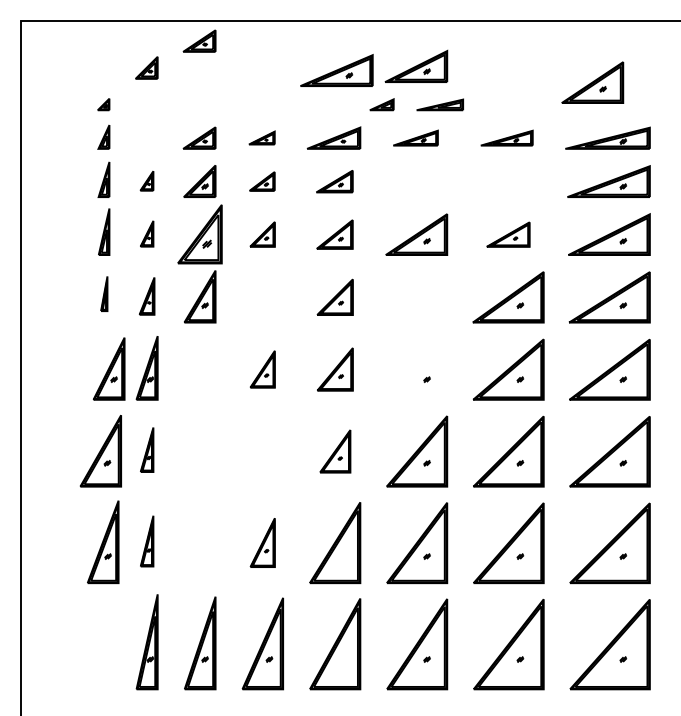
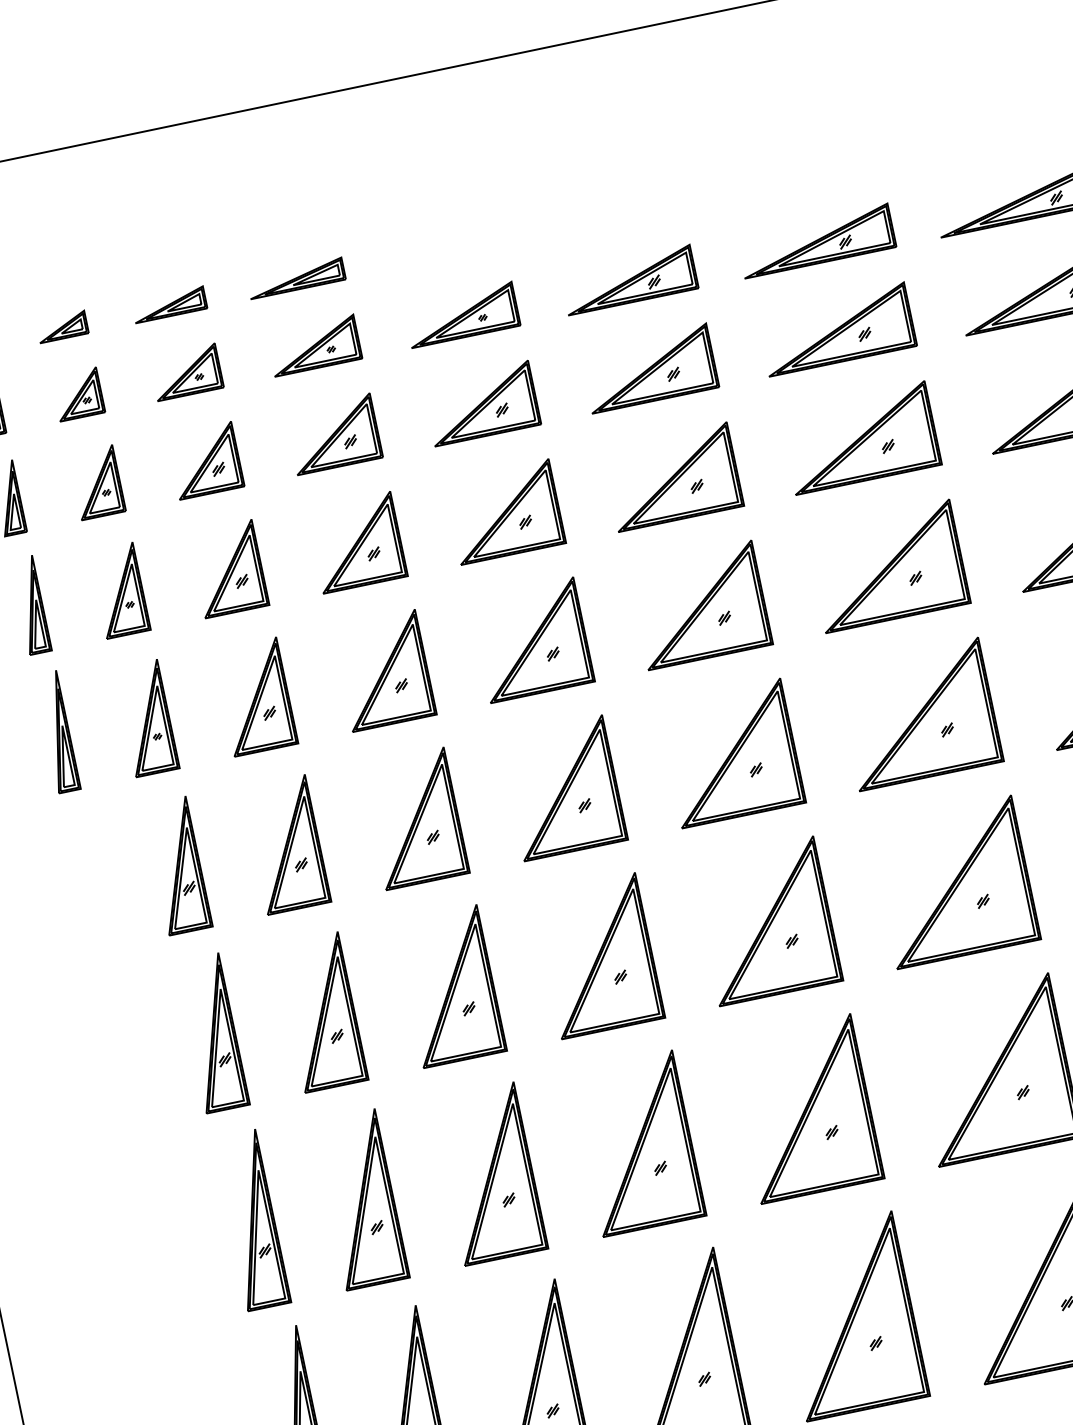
part: (199, 40) -> (144, 172), removed
part: (416, 65) -> (649, 366), moved
part: (146, 67) -> (77, 393), moved
part: (336, 70) -> (836, 329), moved
part: (592, 82) -> (968, 90), removed
part: (198, 104) -> (169, 303), added
part: (381, 104) -> (61, 326), moved
part: (439, 104) -> (295, 277), moved
part: (261, 137) -> (313, 344), size x1.67
part: (415, 137) -> (628, 278), size x1.43
part: (506, 137) -> (815, 239), size x1.43
part: (146, 180) -> (95, 481), size x1.67
part: (261, 181) -> (332, 434), size x1.67
part: (334, 181) -> (481, 403), size x1.43
part: (146, 233) -> (118, 590), size x1.67
part: (199, 233) -> (227, 567), size x0.71
part: (262, 234) -> (356, 542), size x1.67
part: (334, 234) -> (504, 512), size x1.43
part: (508, 234) -> (860, 437), size x1.67
part: (104, 293) -> (58, 731), size x1.67
part: (146, 296) -> (145, 719), size x1.43
part: (262, 296) -> (383, 669), added
part: (335, 297) -> (533, 640), size x1.43
part: (417, 297) -> (701, 605), added
part: (108, 368) -> (285, 844), moved
part: (262, 369) -> (414, 819), size x1.67
part: (335, 369) -> (564, 788), size x1.43
part: (417, 369) -> (732, 753), added
part: (146, 449) -> (211, 1033), size x1.67
part: (200, 450) -> (322, 1012), added
part: (100, 451) -> (449, 987), moved
part: (335, 451) -> (599, 956), size x1.67
part: (146, 541) -> (250, 1221), size x1.67
part: (103, 542) -> (361, 1200), moved
part: (262, 542) -> (488, 1174), size x1.67
part: (343, 556) -> (660, 1168), added
part: (343, 659) -> (704, 1379), added

